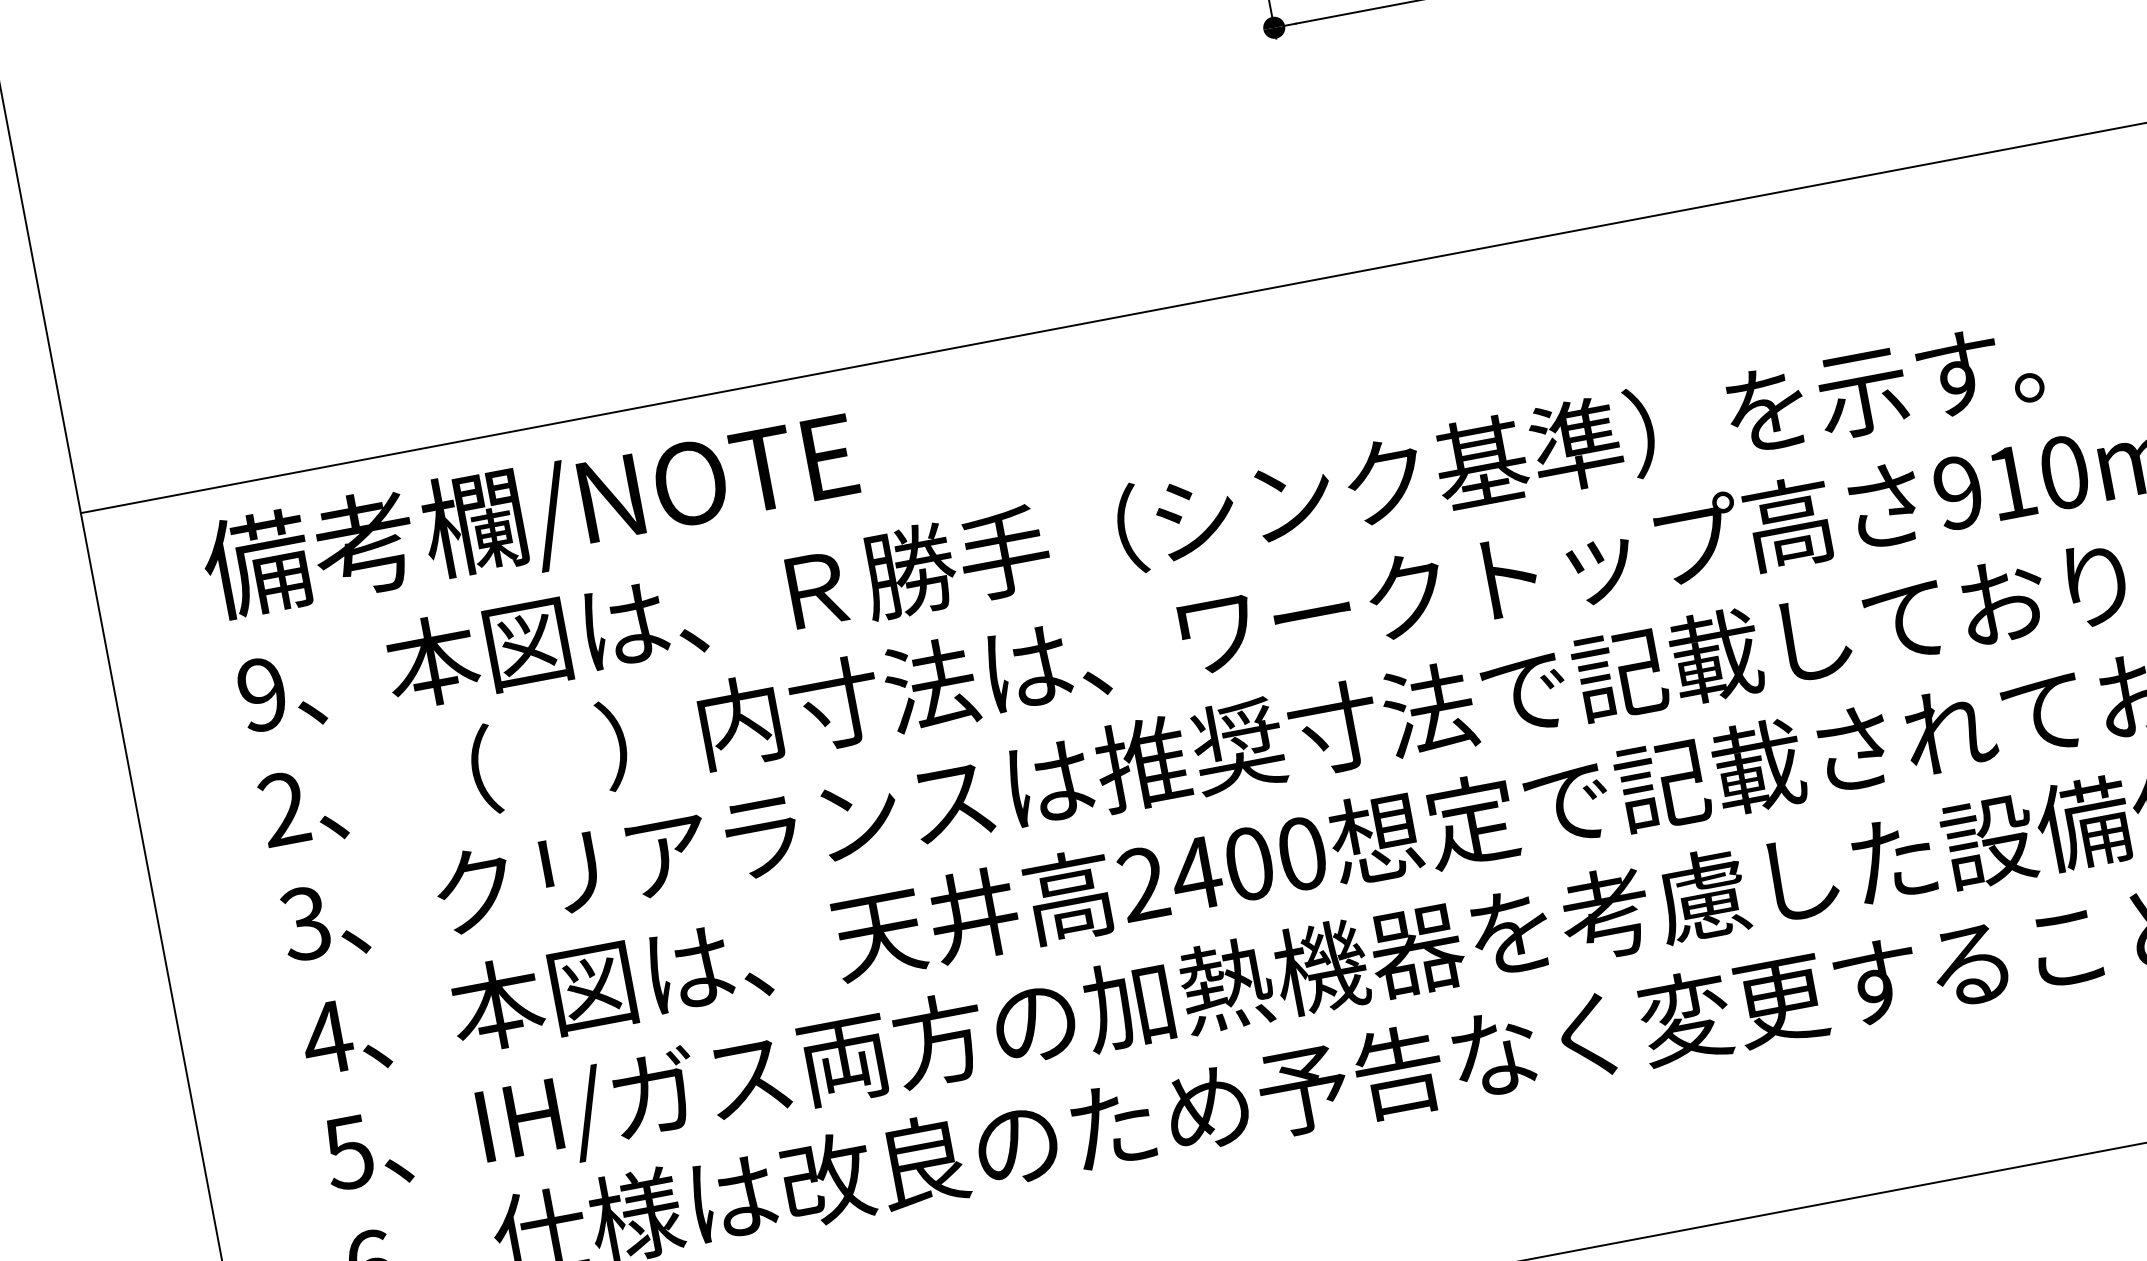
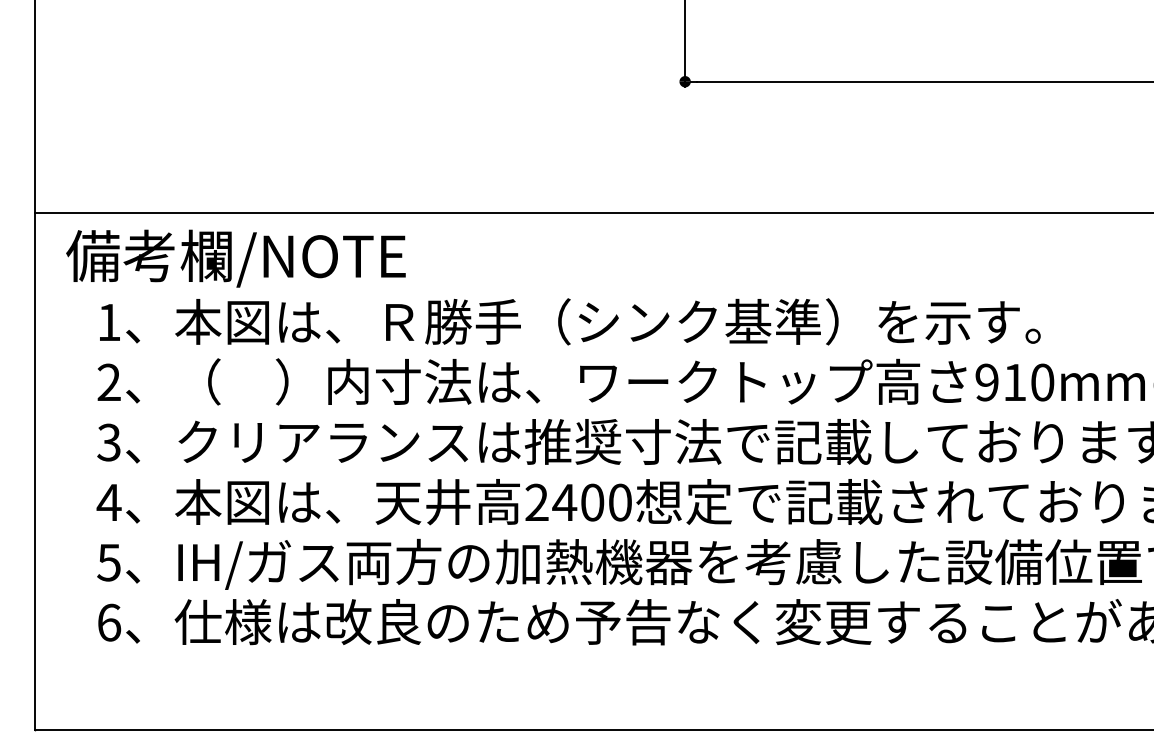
text: (529, 517) -> (235, 258), moved
text: (261, 694) -> (108, 322), 9 -> 1

